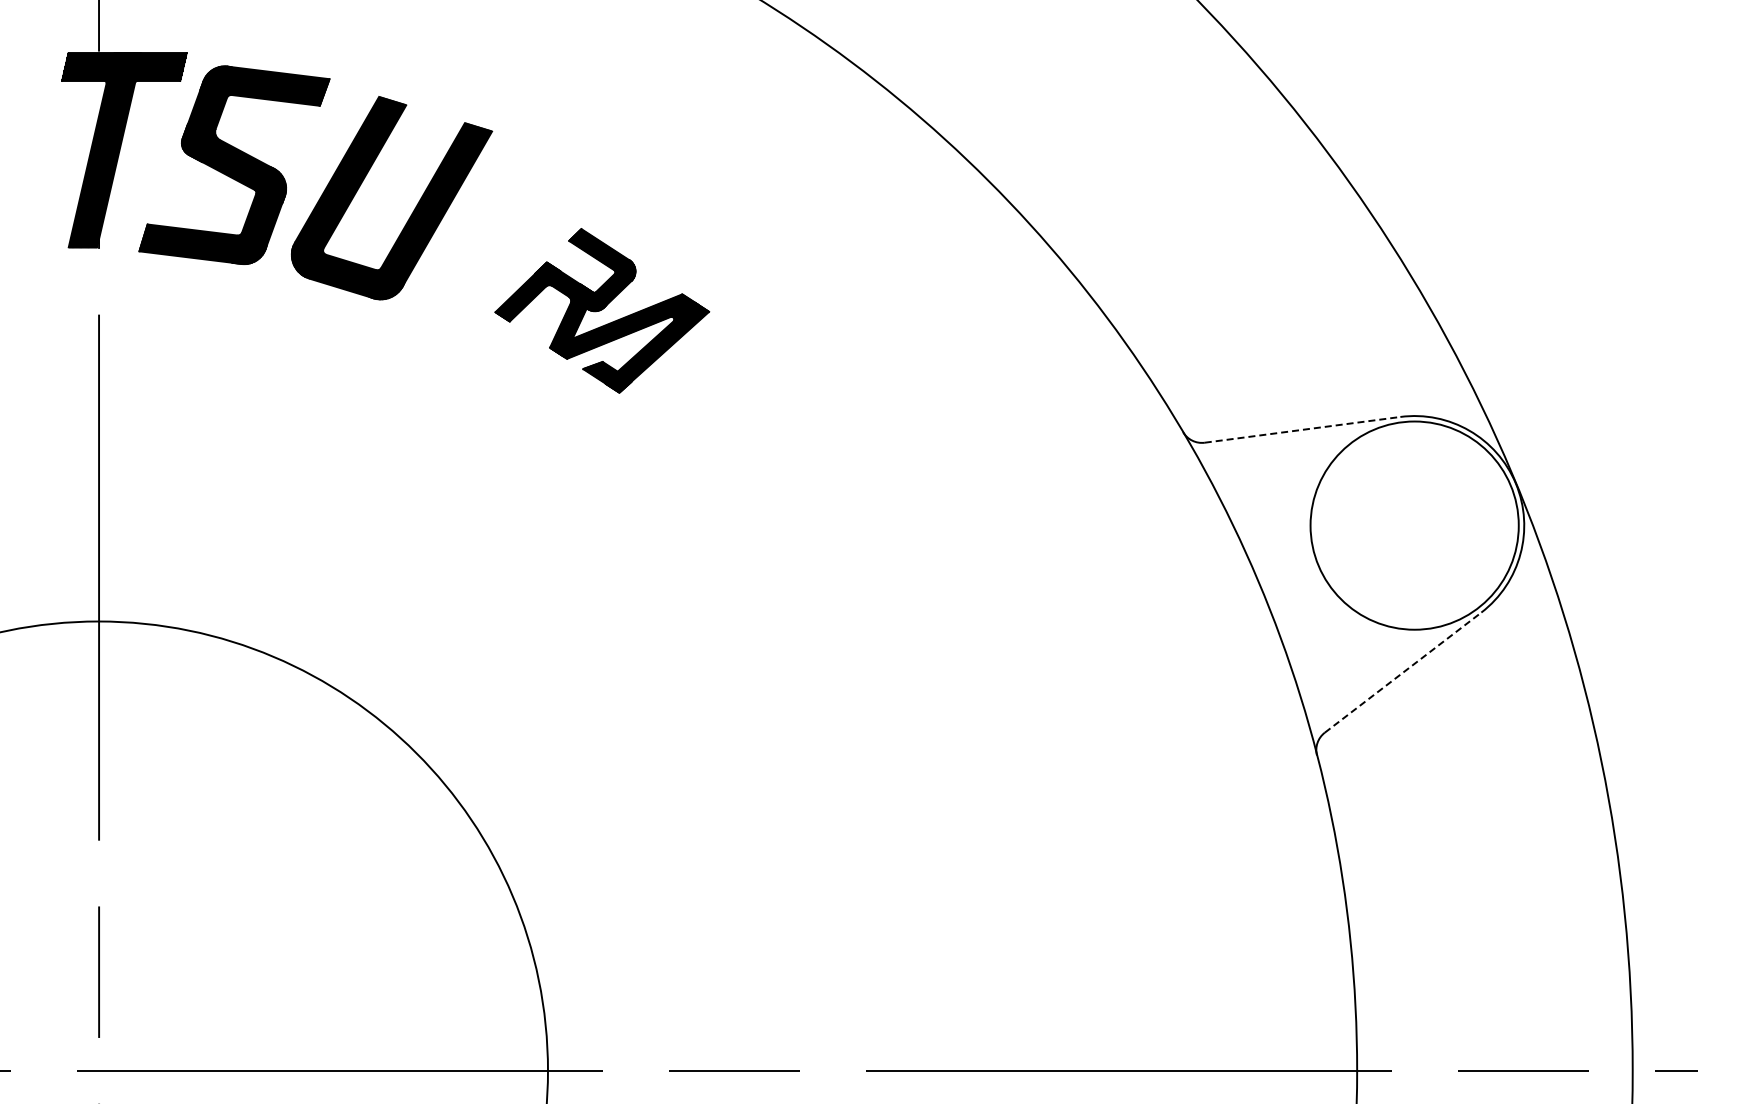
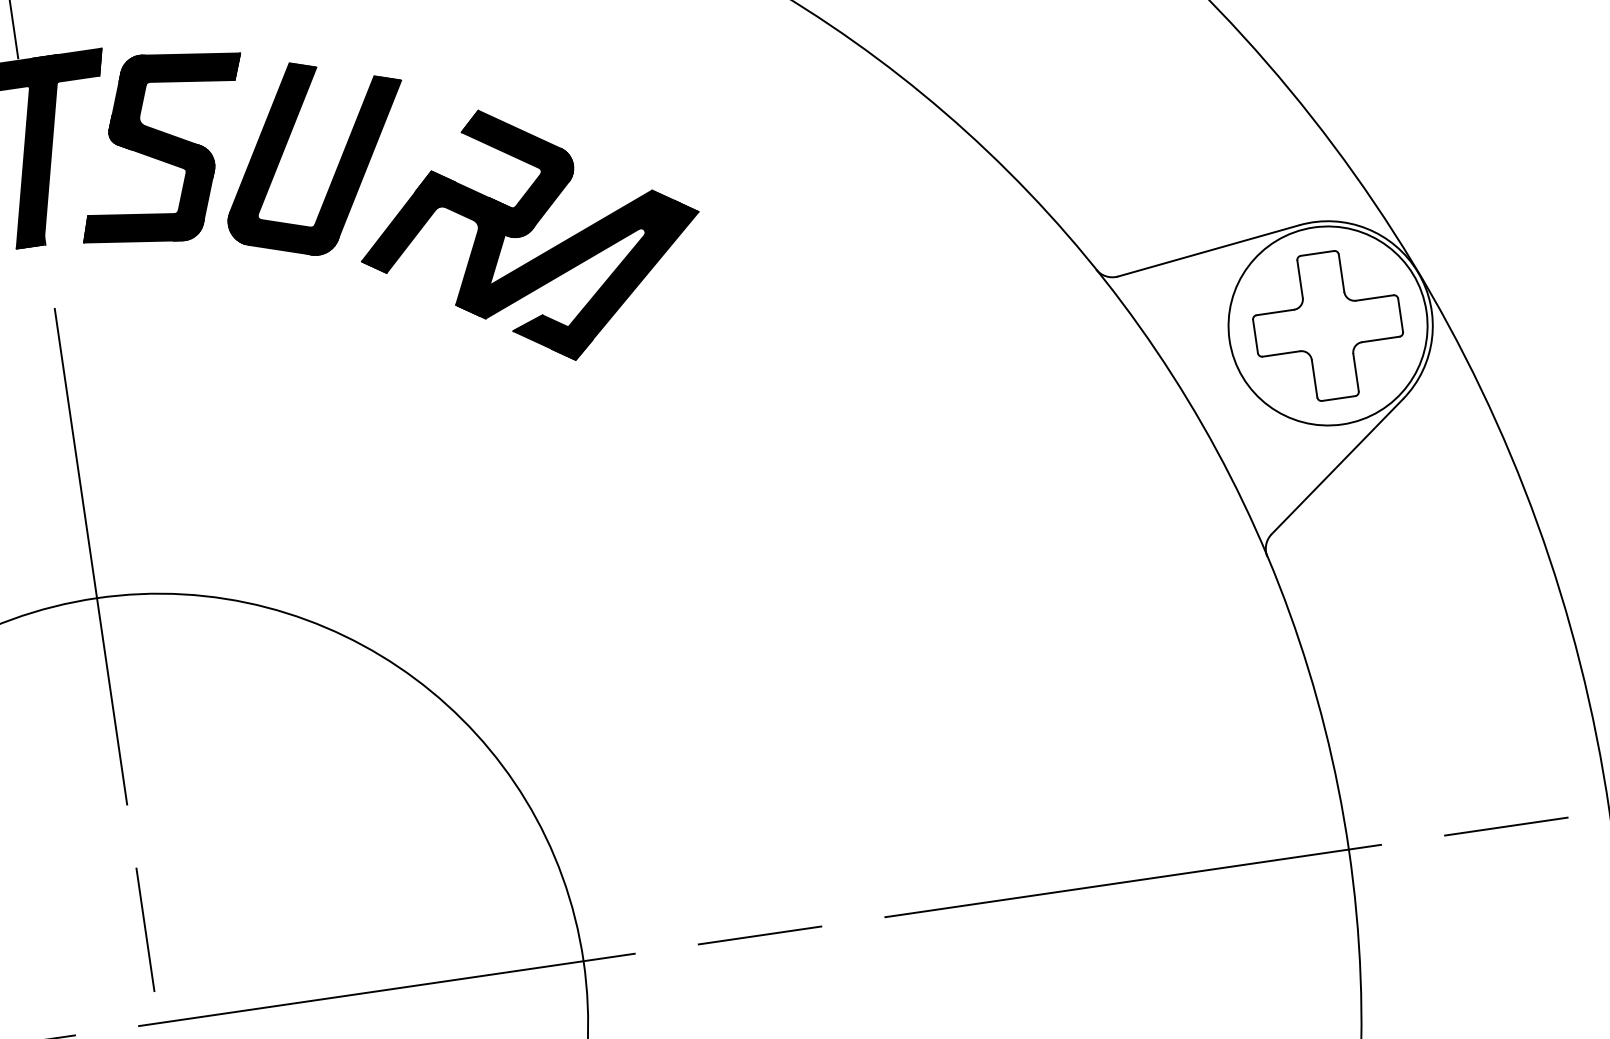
part: (602, 310) -> (530, 234), size x1.67
line: (1302, 429) -> (1208, 250), dashed -> solid
part: (1414, 525) -> (1327, 325), added
line: (1403, 672) -> (1337, 466), dashed -> solid

